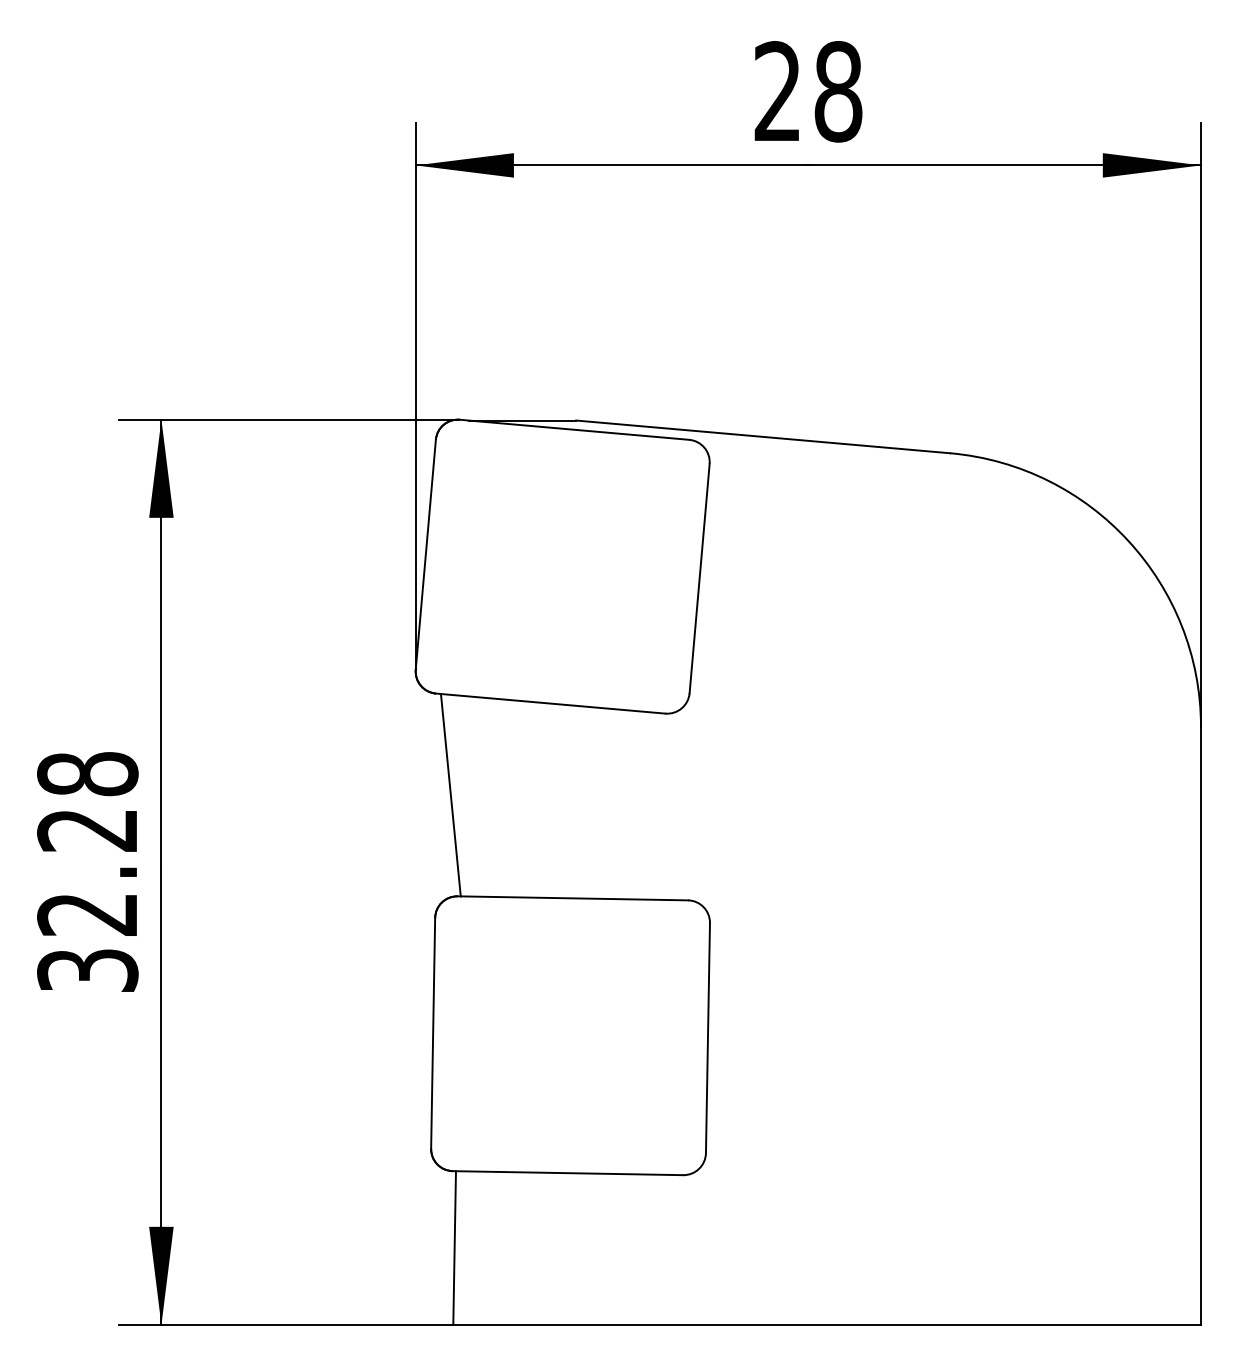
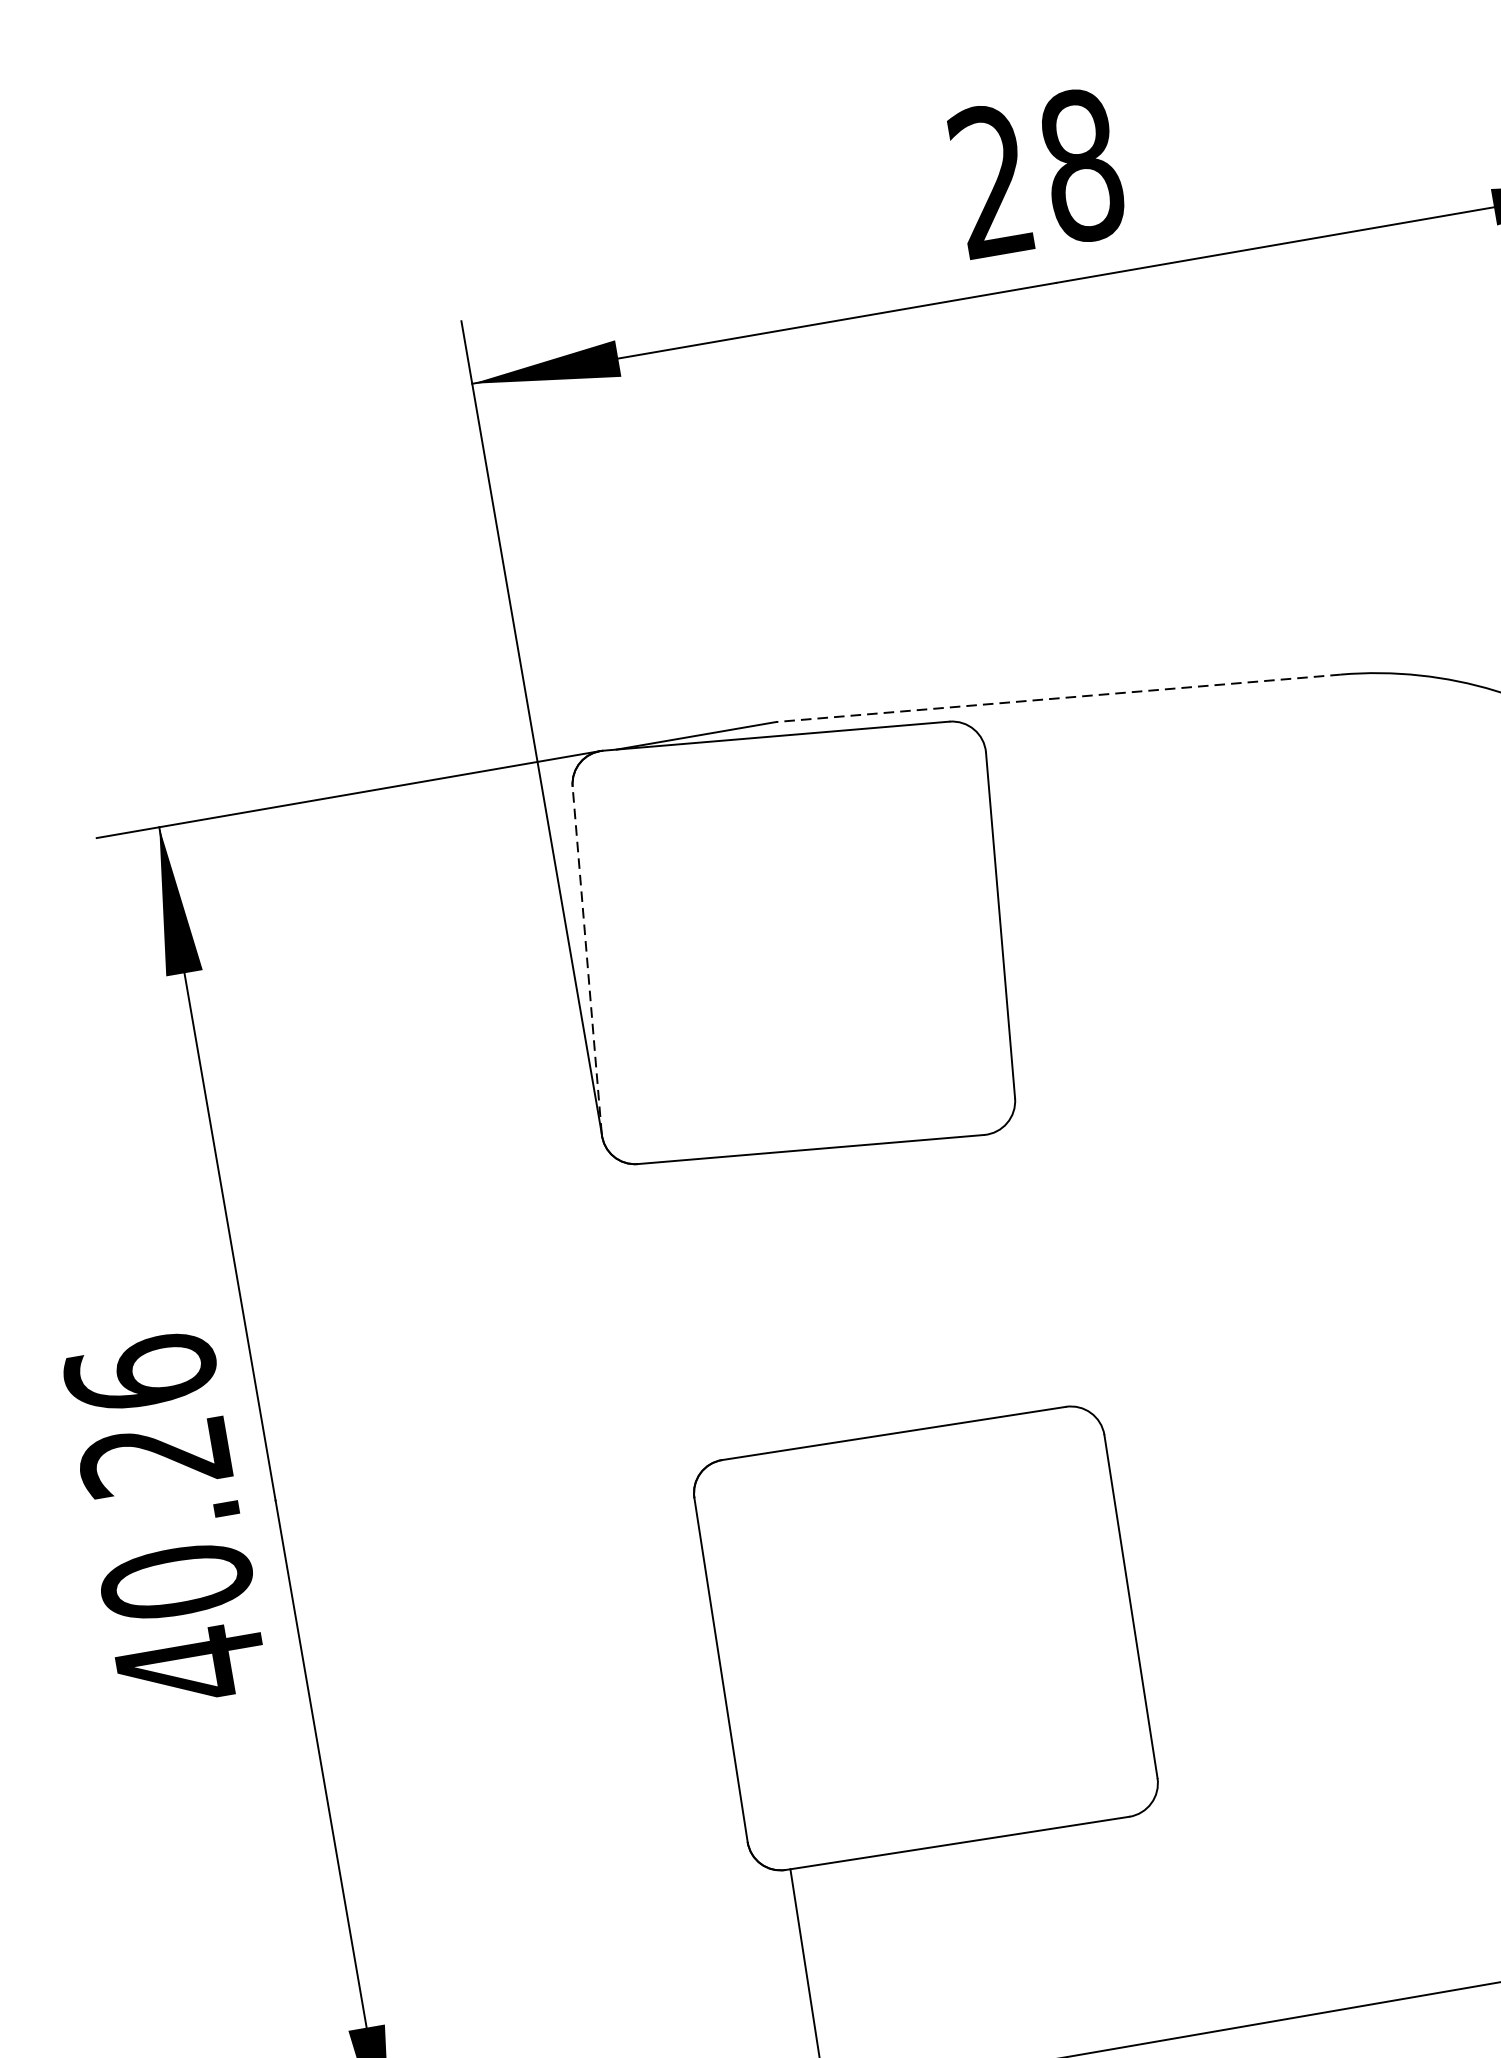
line: (763, 436) -> (1059, 697), solid -> dashed
line: (425, 554) -> (586, 959), solid -> dashed
line: (450, 795) -> (685, 1311), removed
text: (87, 872) -> (165, 1519), 32.28 -> 40.26

